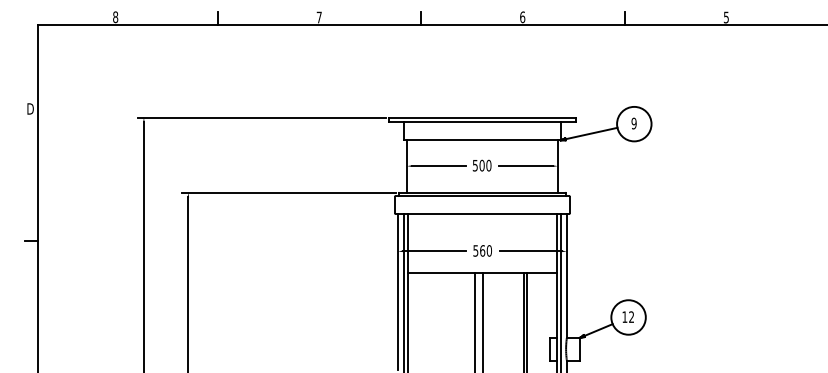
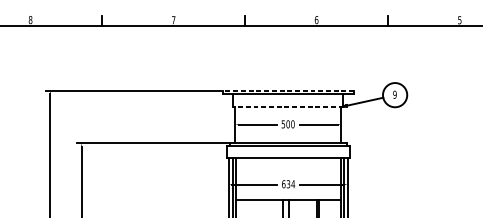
line: (481, 117) -> (287, 90), solid -> dashed
line: (481, 140) -> (287, 106), solid -> dashed
text: (482, 250) -> (288, 183), 560 -> 634

